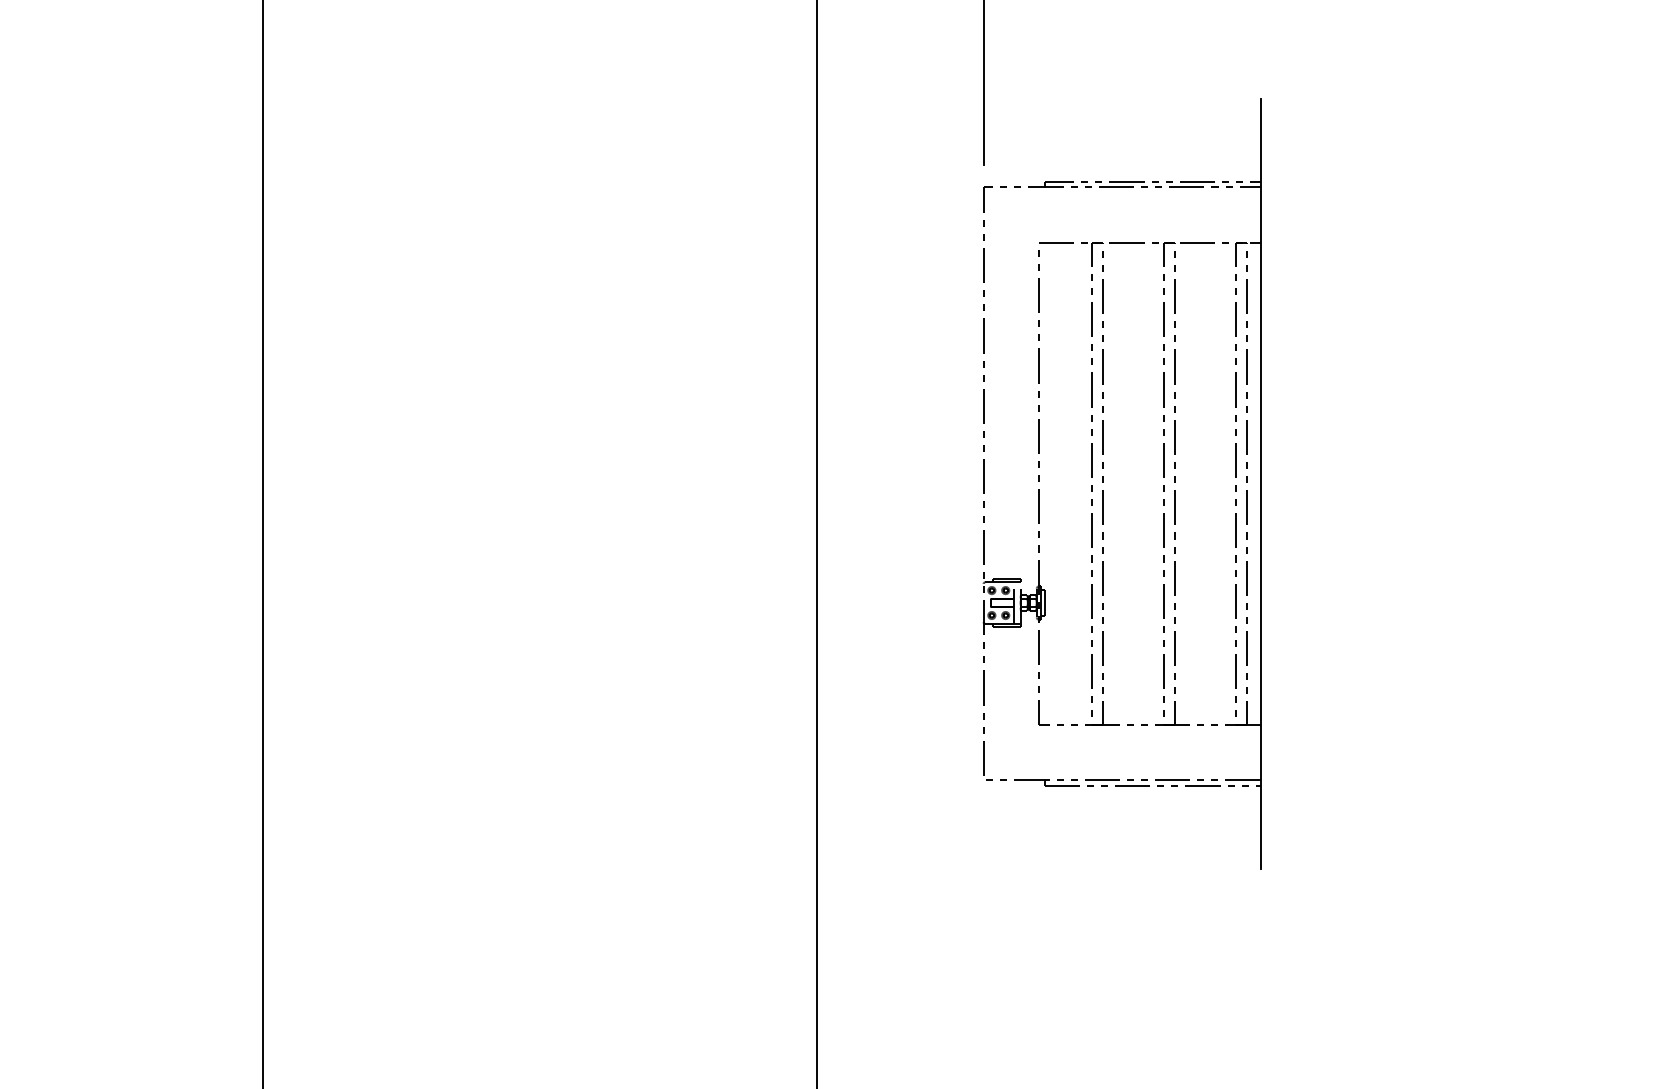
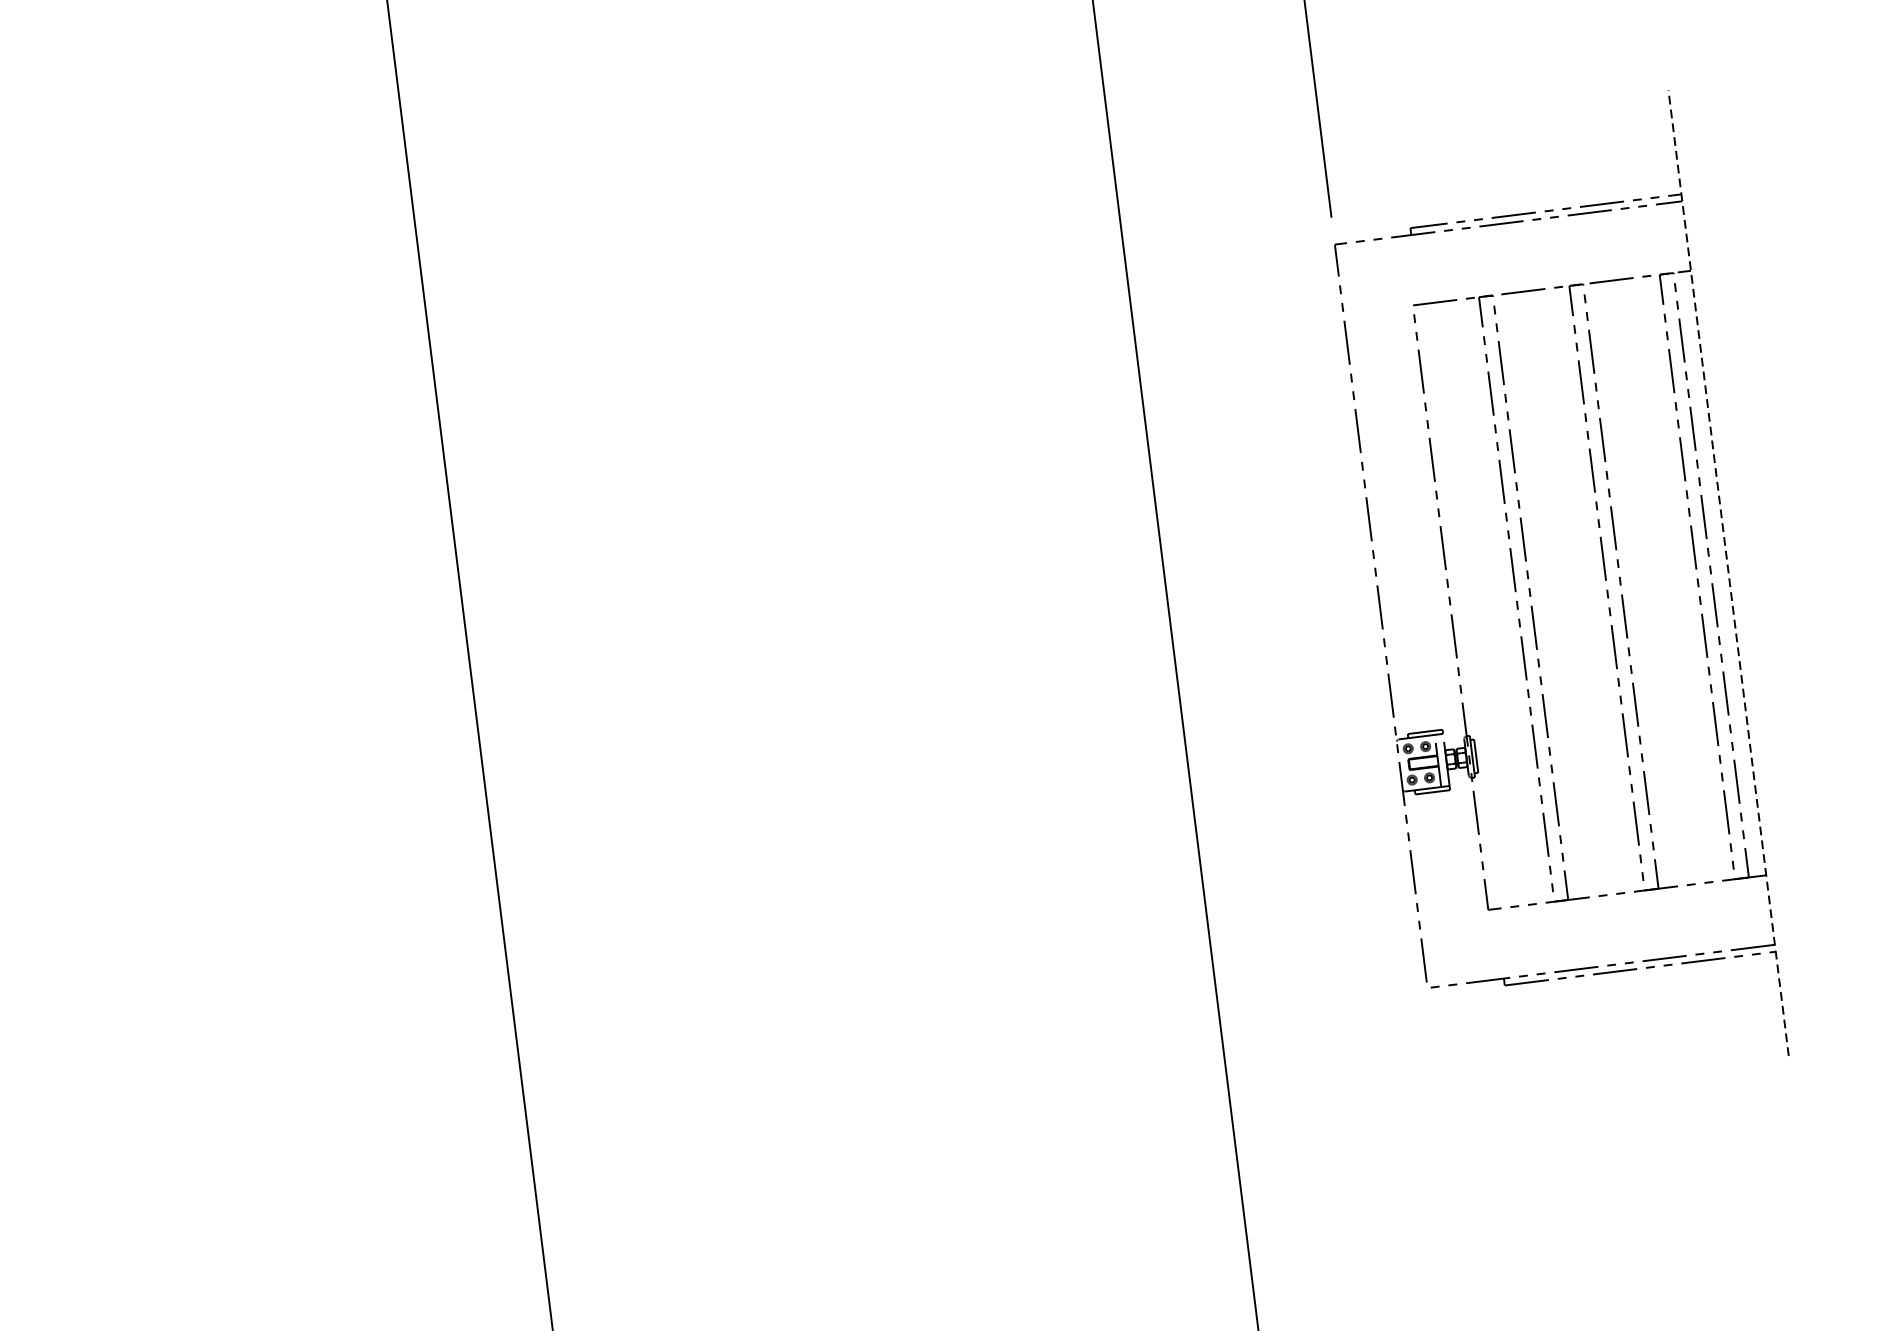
line: (1260, 483) -> (1728, 572), solid -> dashed

